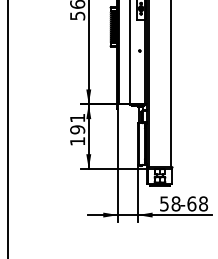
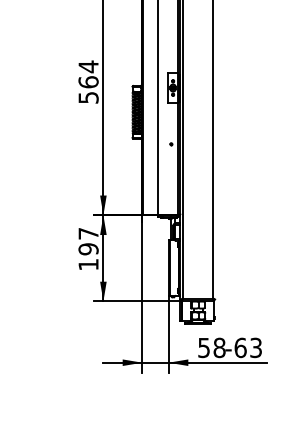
text: (77, 117) -> (88, 233), 191 -> 197
text: (203, 203) -> (256, 347), -68 -> -63

